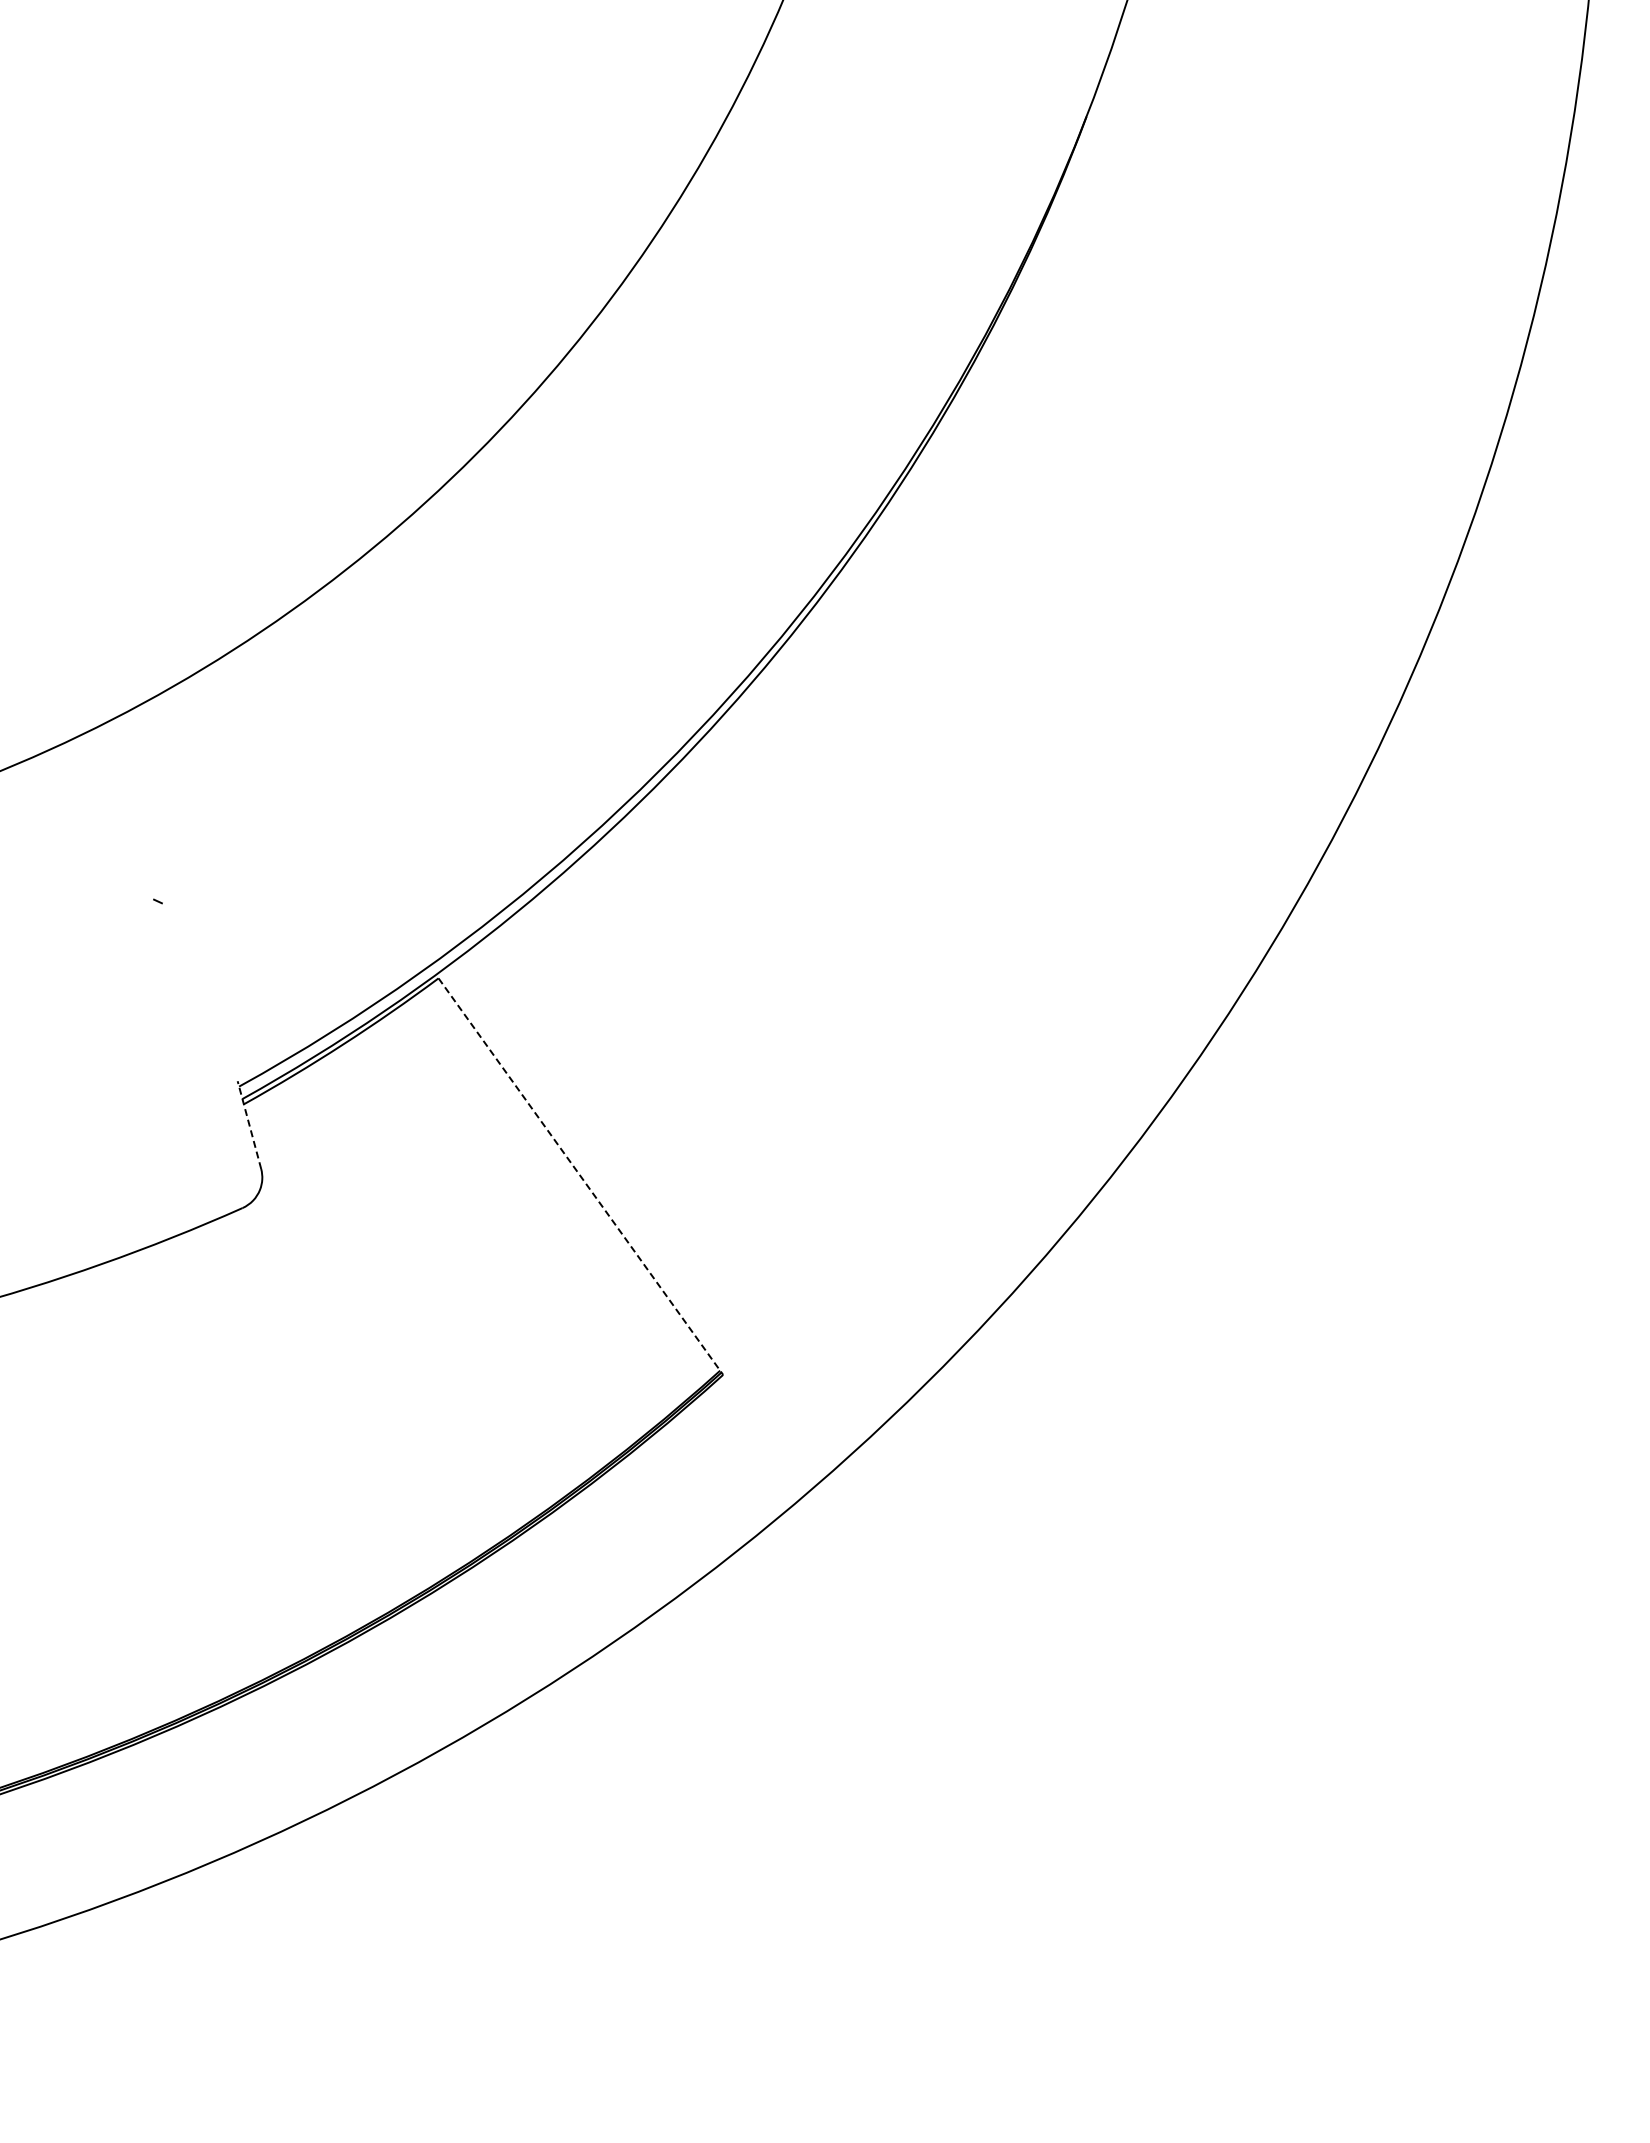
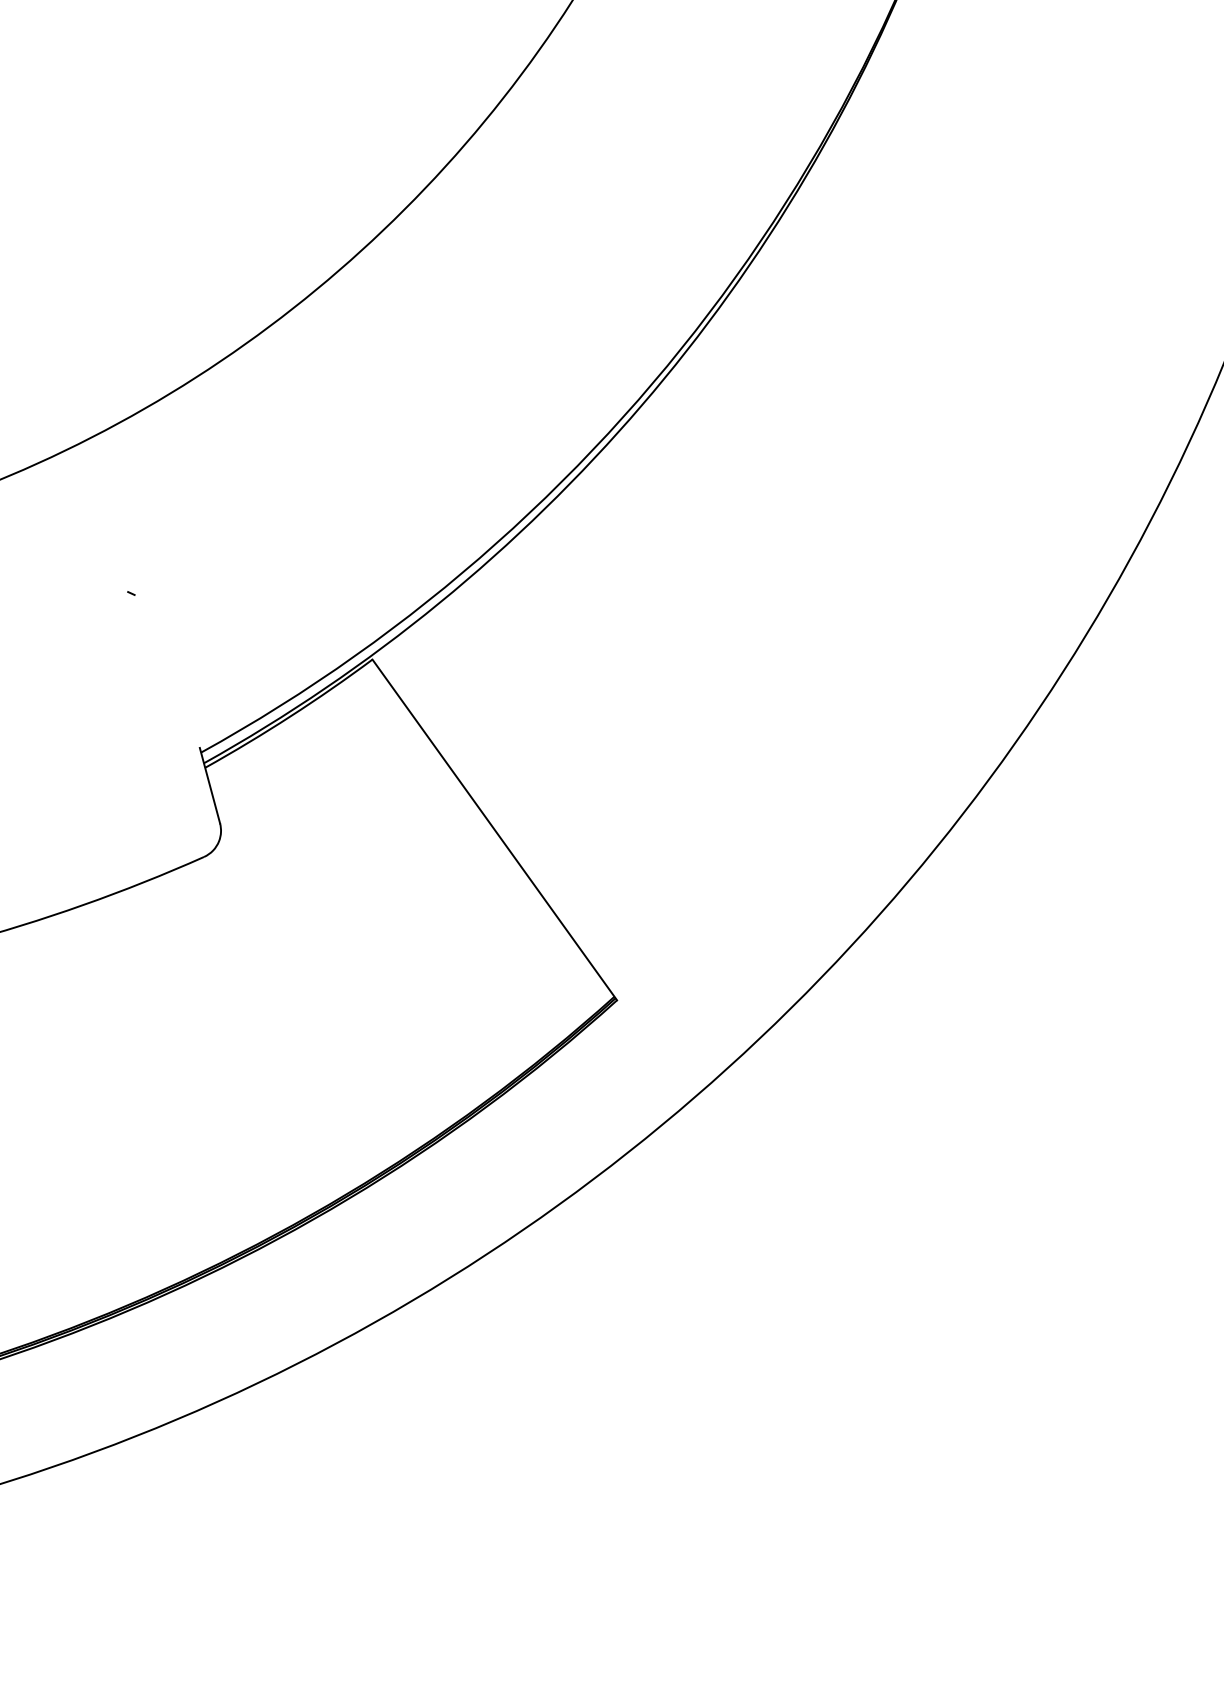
line: (249, 1124) -> (210, 785), dashed -> solid
line: (581, 1177) -> (495, 830), dashed -> solid

